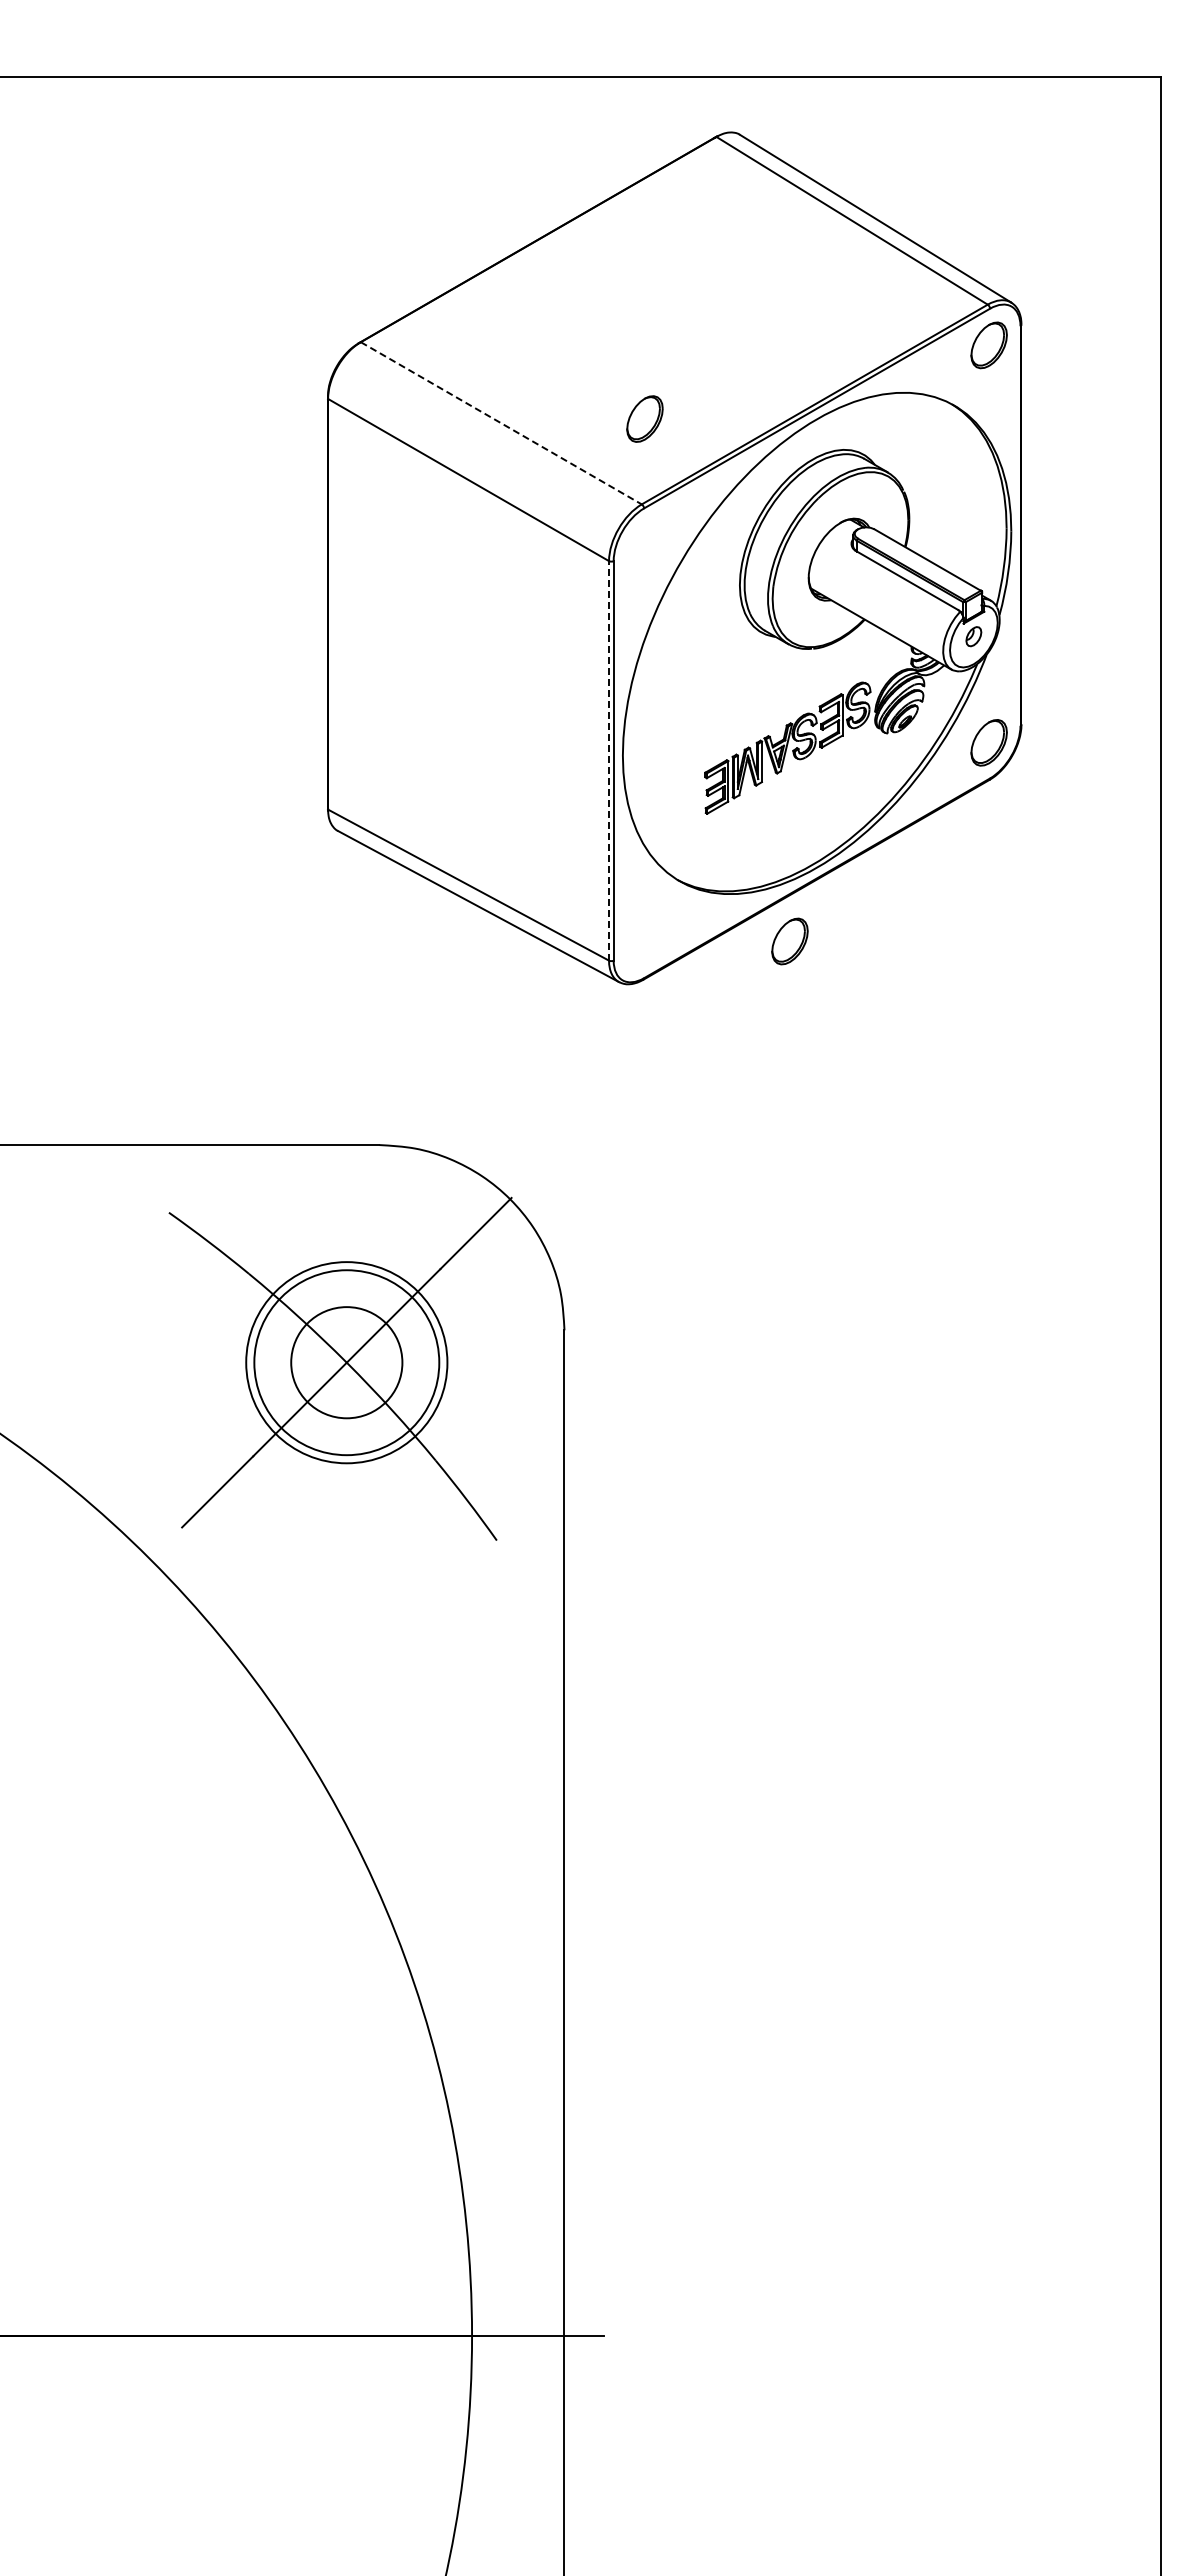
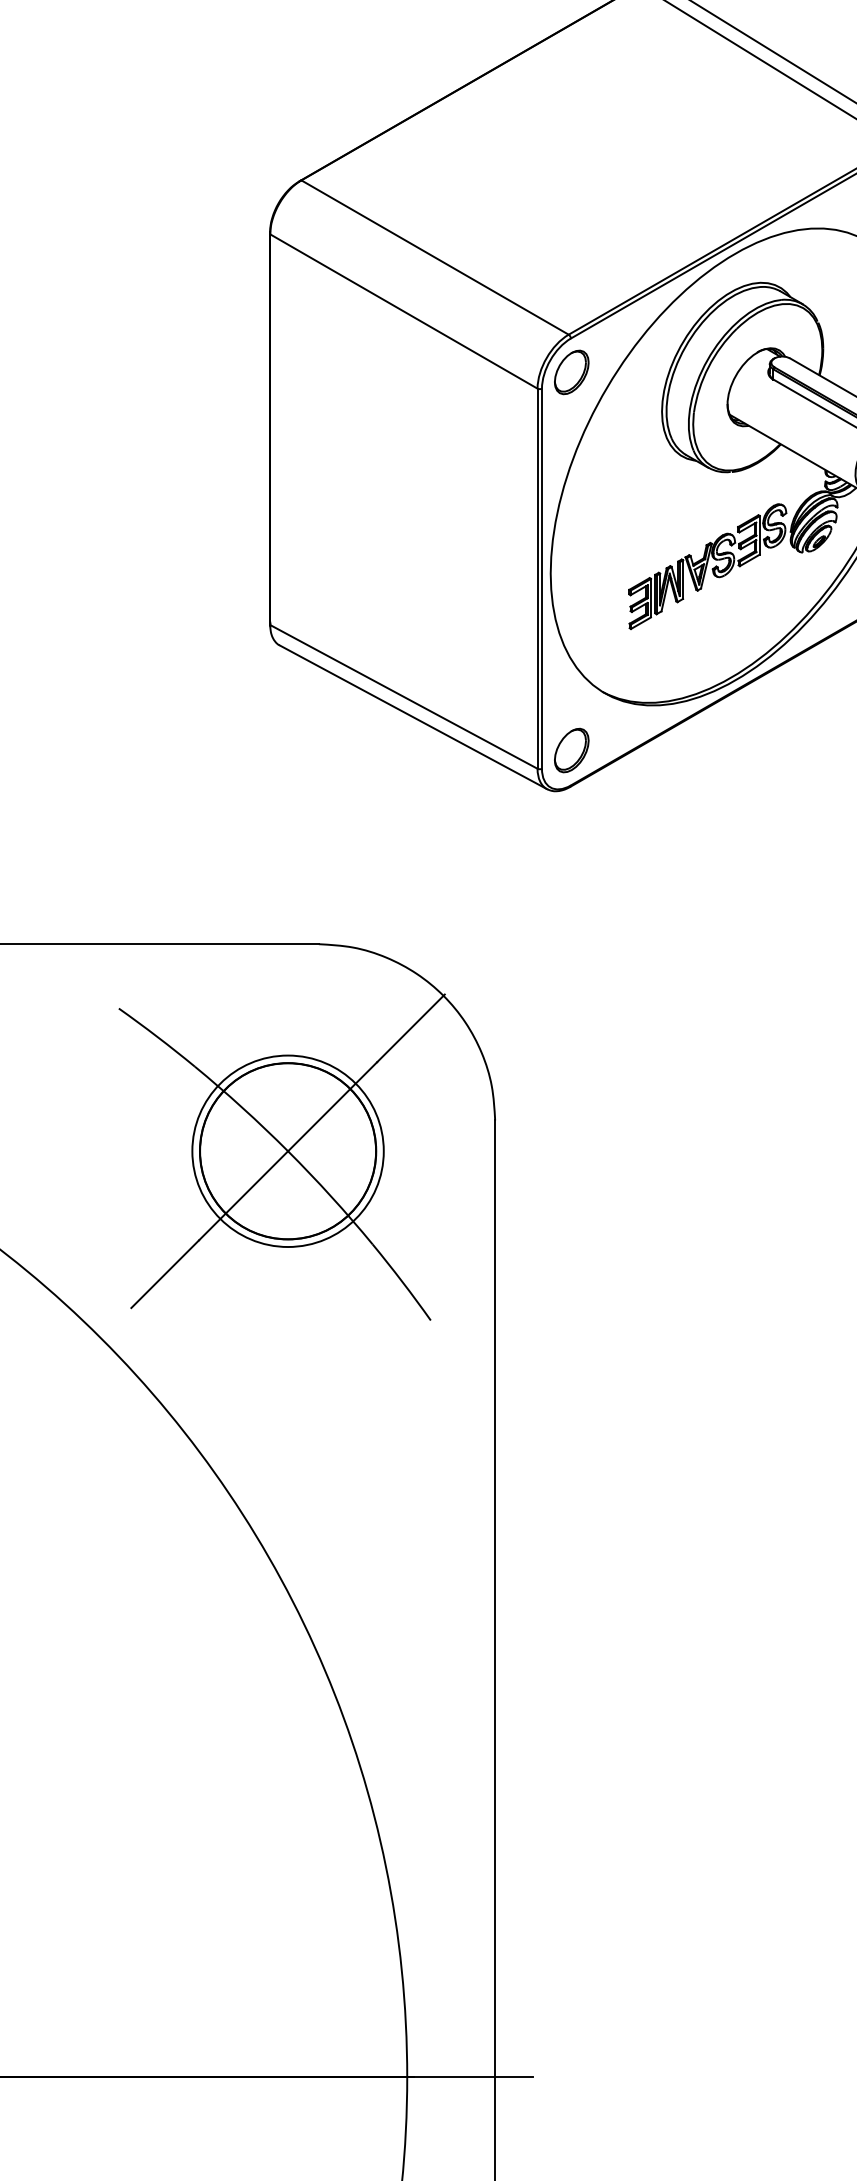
part: (644, 418) -> (571, 371), moved
line: (501, 423) -> (435, 257), dashed -> solid
line: (609, 760) -> (537, 578), dashed -> solid
part: (789, 941) -> (571, 750), moved
circle: (346, 1362) -> (287, 1151), size x1.67

